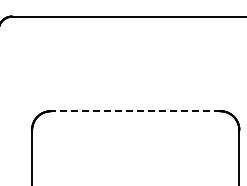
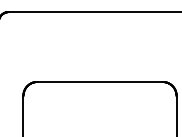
line: (135, 111) -> (99, 82), dashed -> solid

